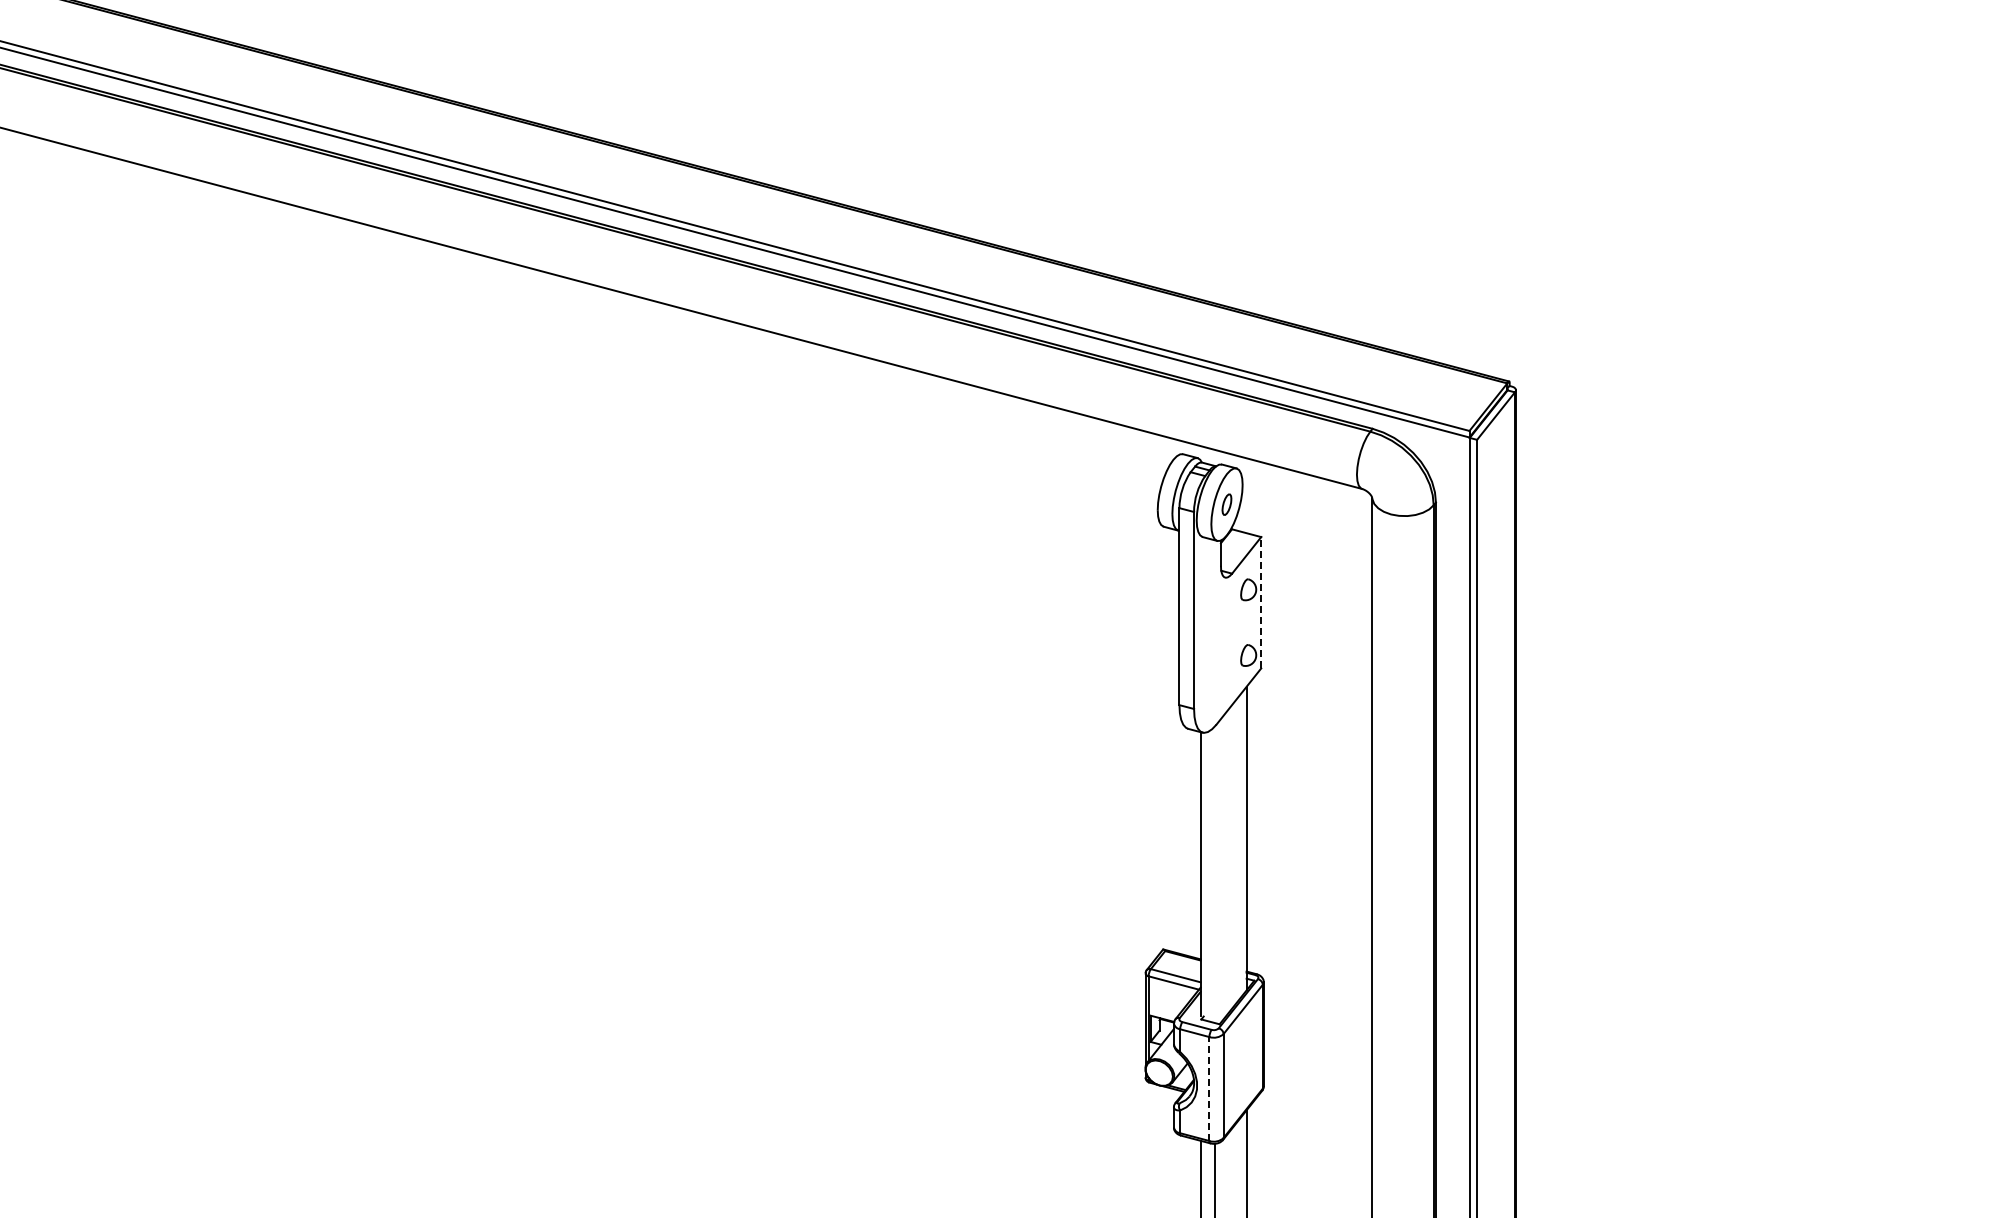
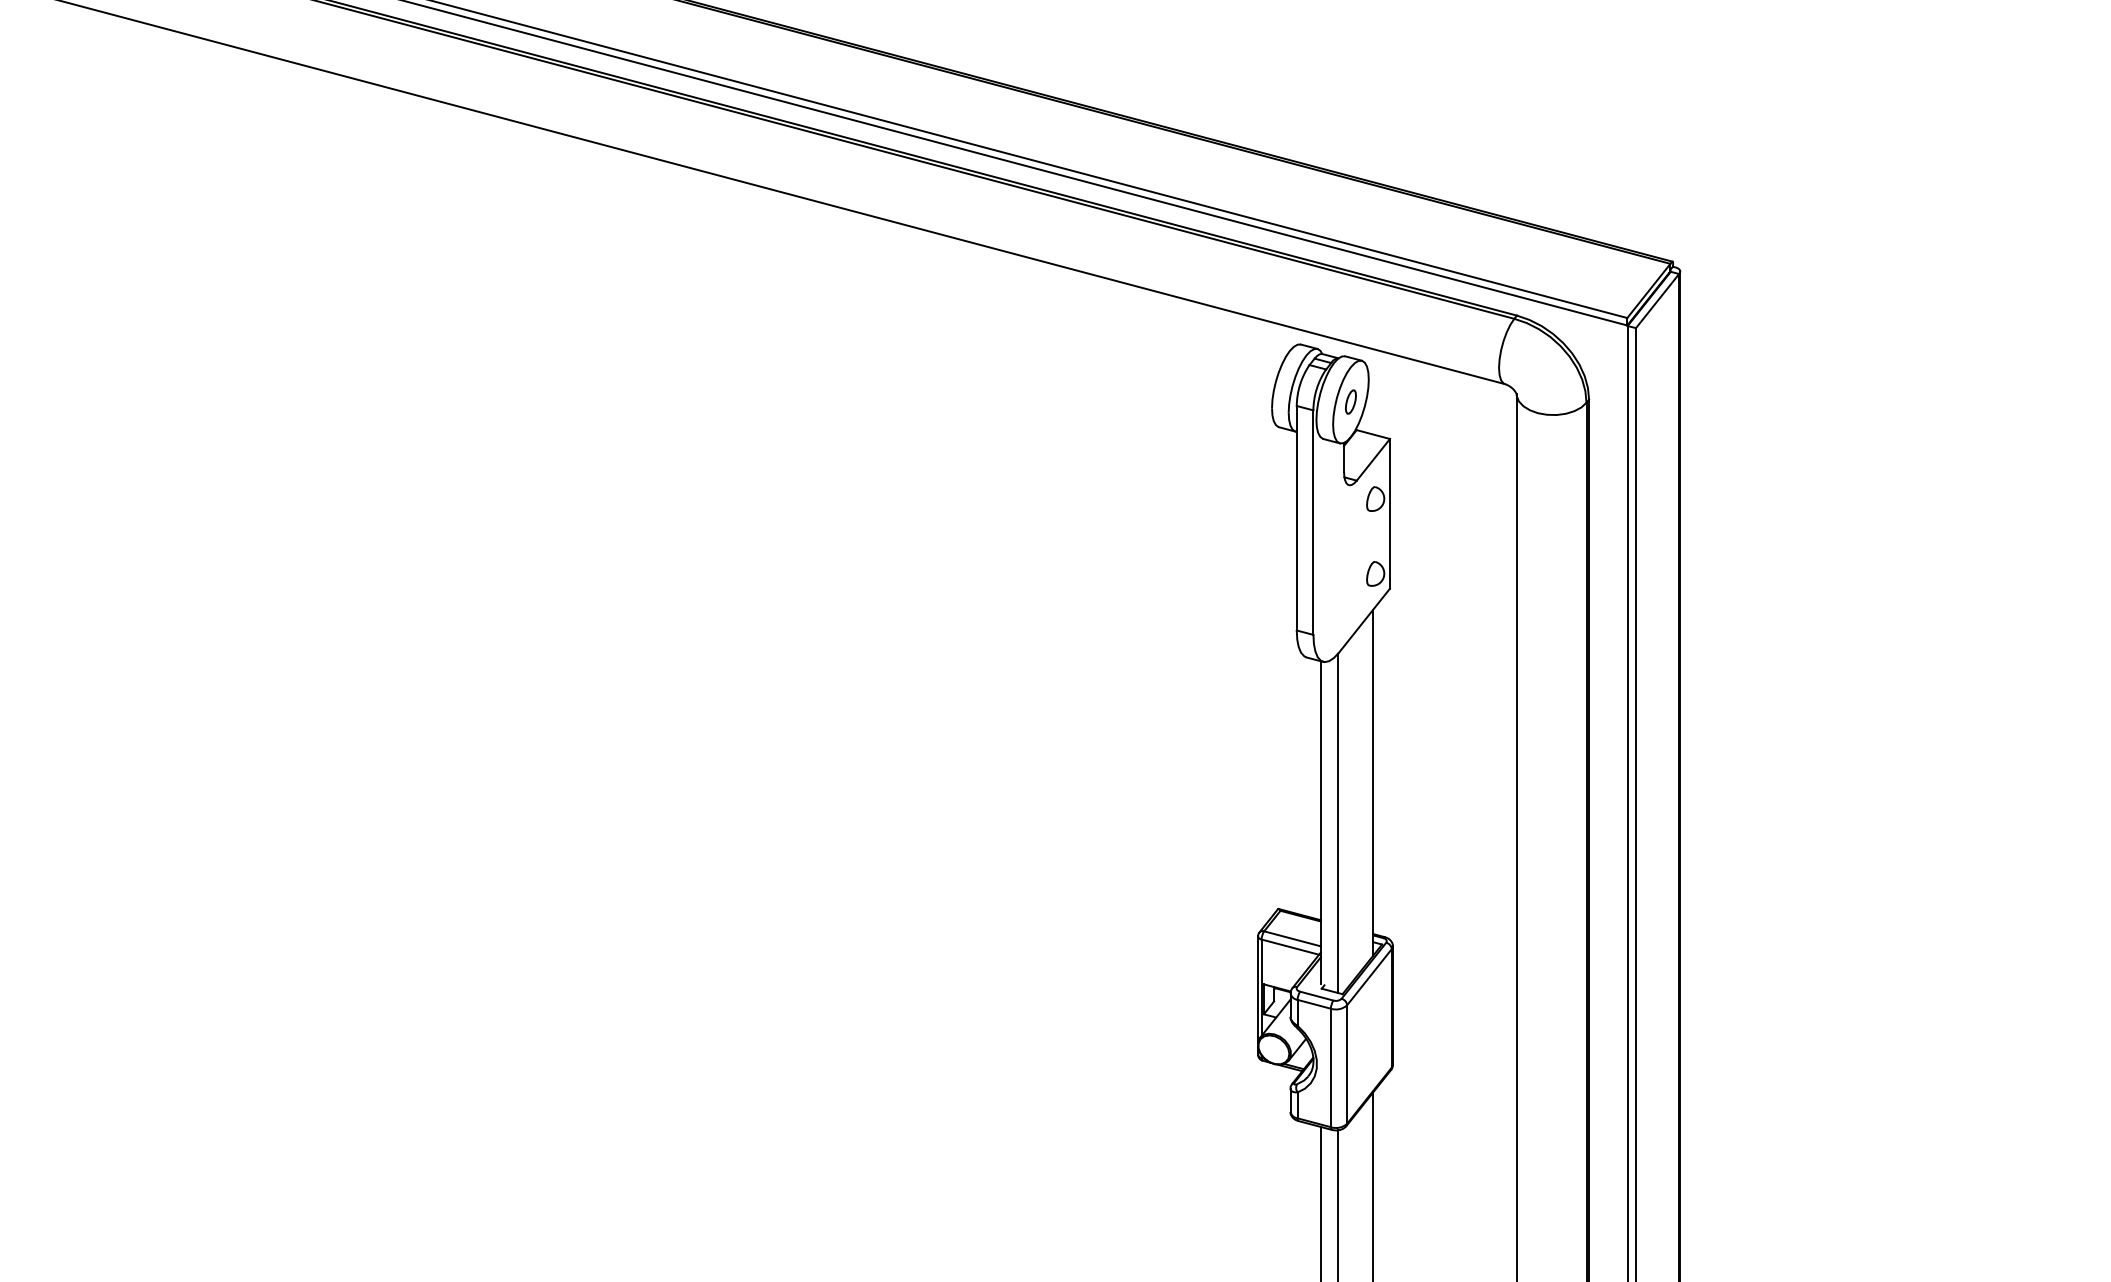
line: (1261, 602) -> (1390, 513), dashed -> solid
line: (1215, 874) -> (1337, 823), added
line: (1209, 1089) -> (1331, 1068), dashed -> solid

